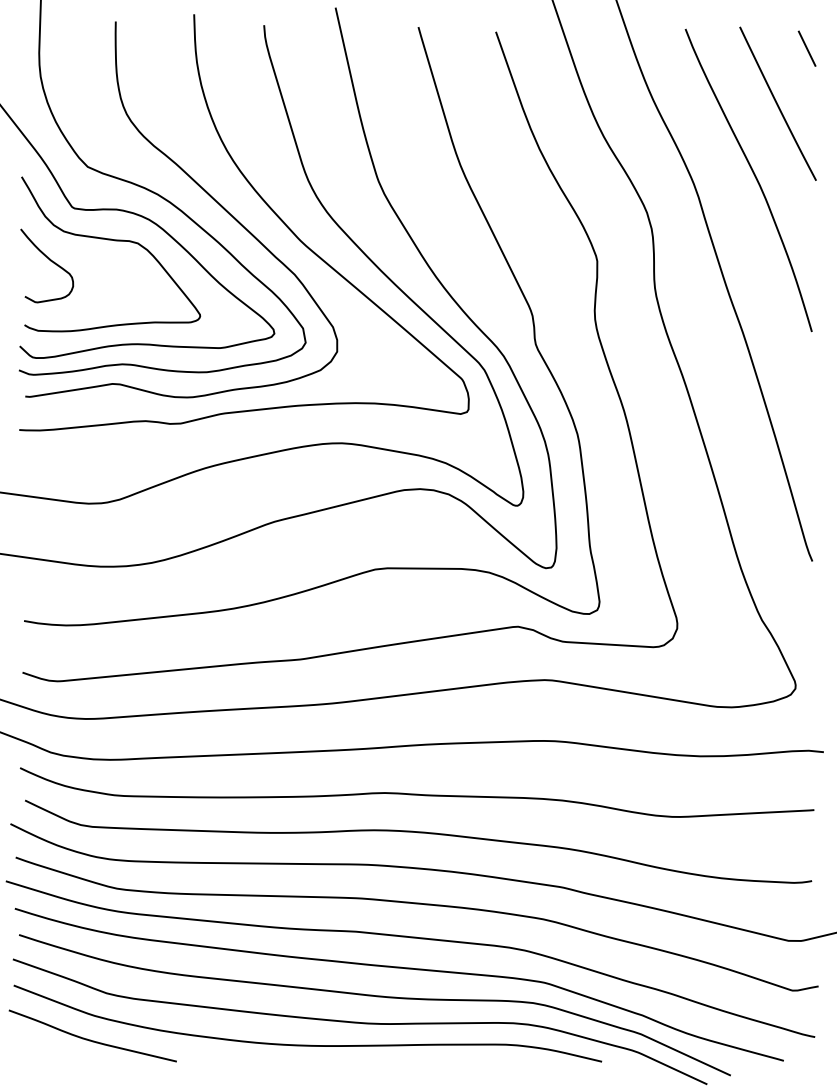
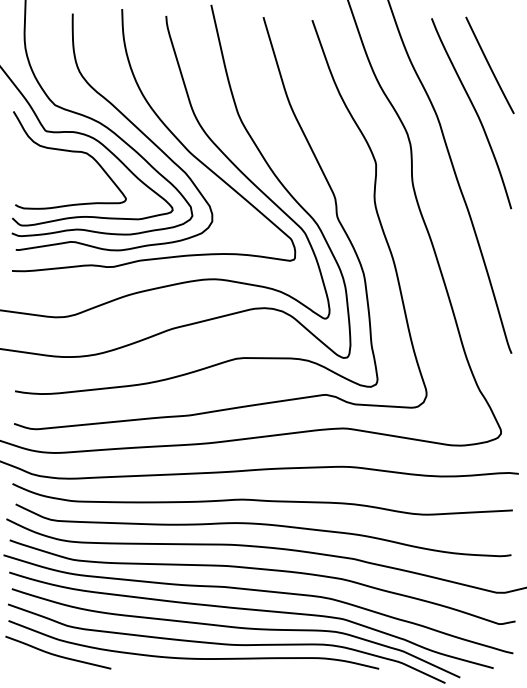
line: (807, 48) -> (508, 30), removed
curve: (48, 261) -> (30, 164), removed

